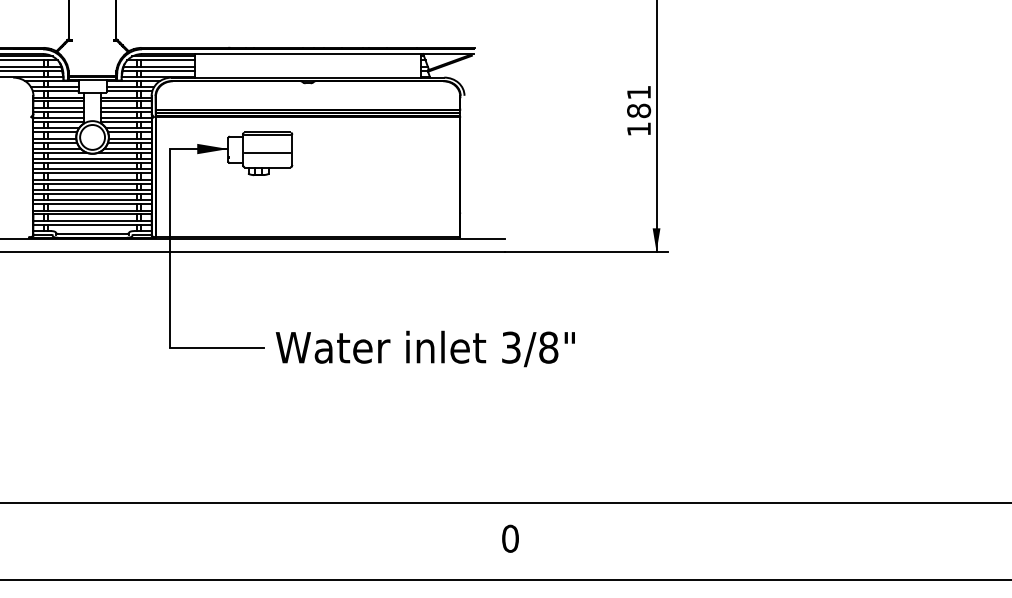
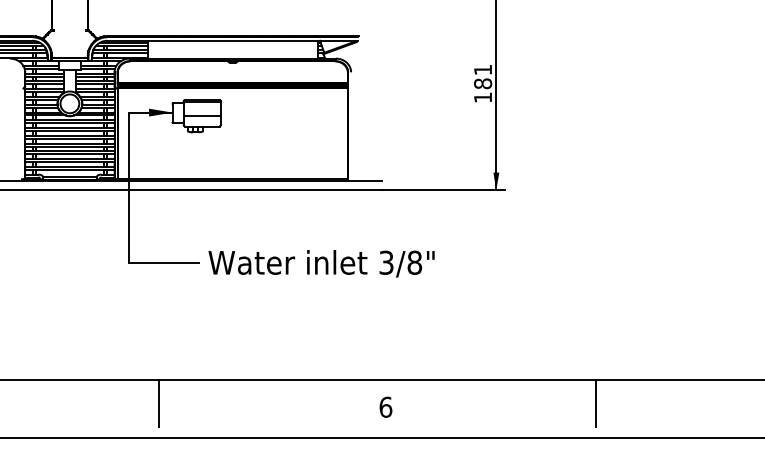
line: (210, 533) -> (159, 403), added
line: (788, 533) -> (596, 403), added
text: (510, 538) -> (385, 407), 0 -> 6

